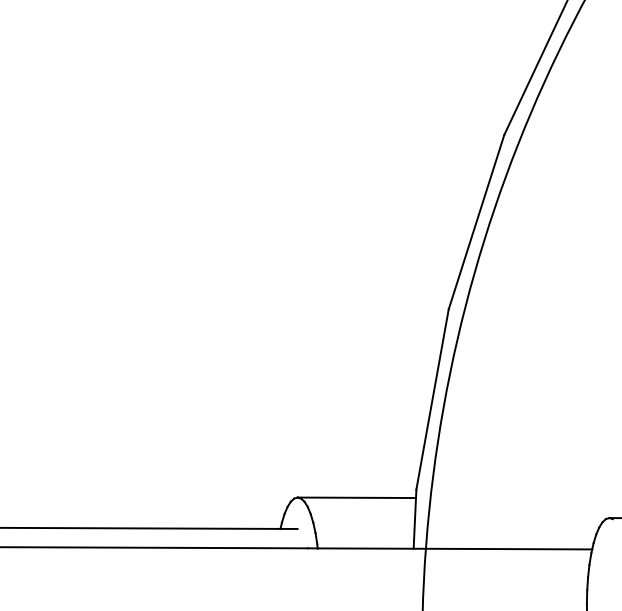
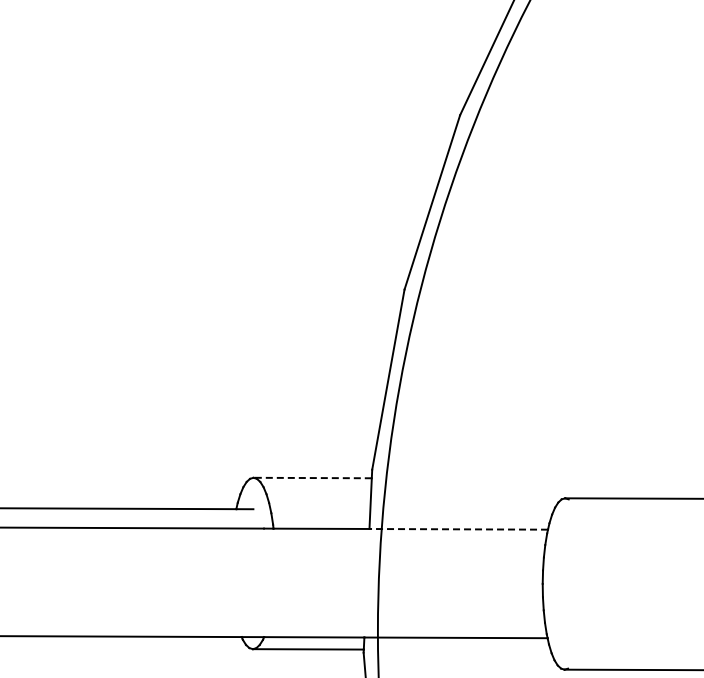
line: (356, 498) -> (312, 478), solid -> dashed
line: (502, 549) -> (458, 529), solid -> dashed

